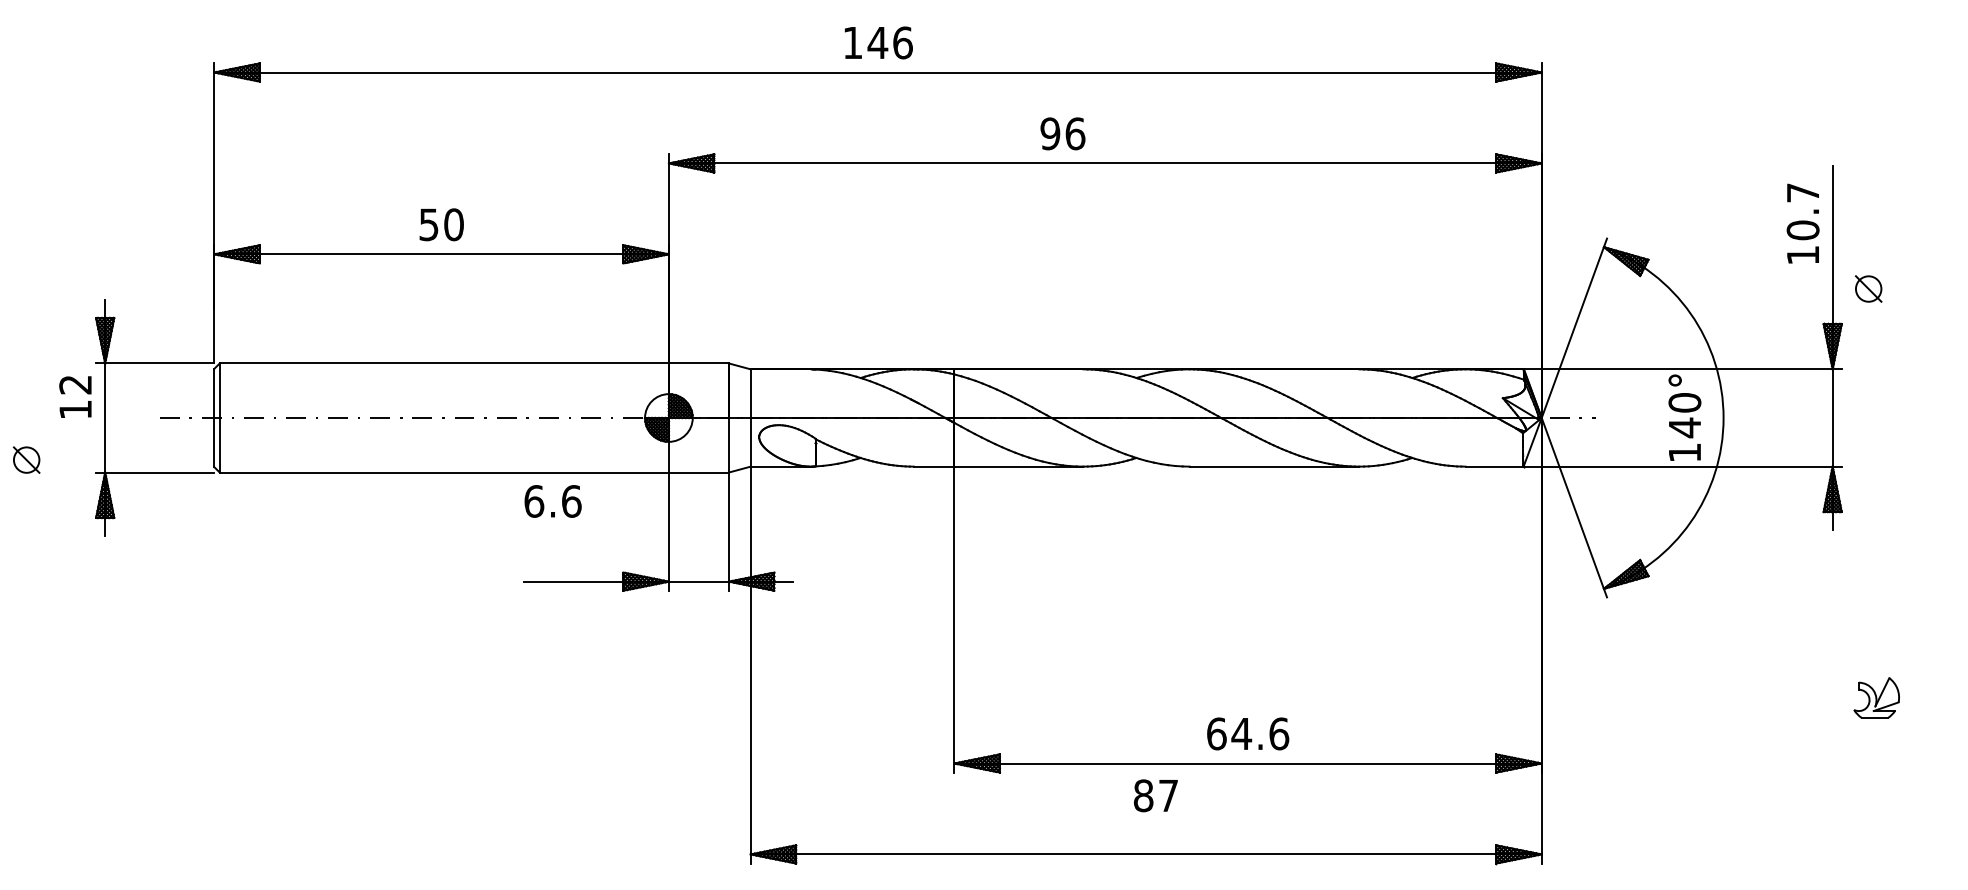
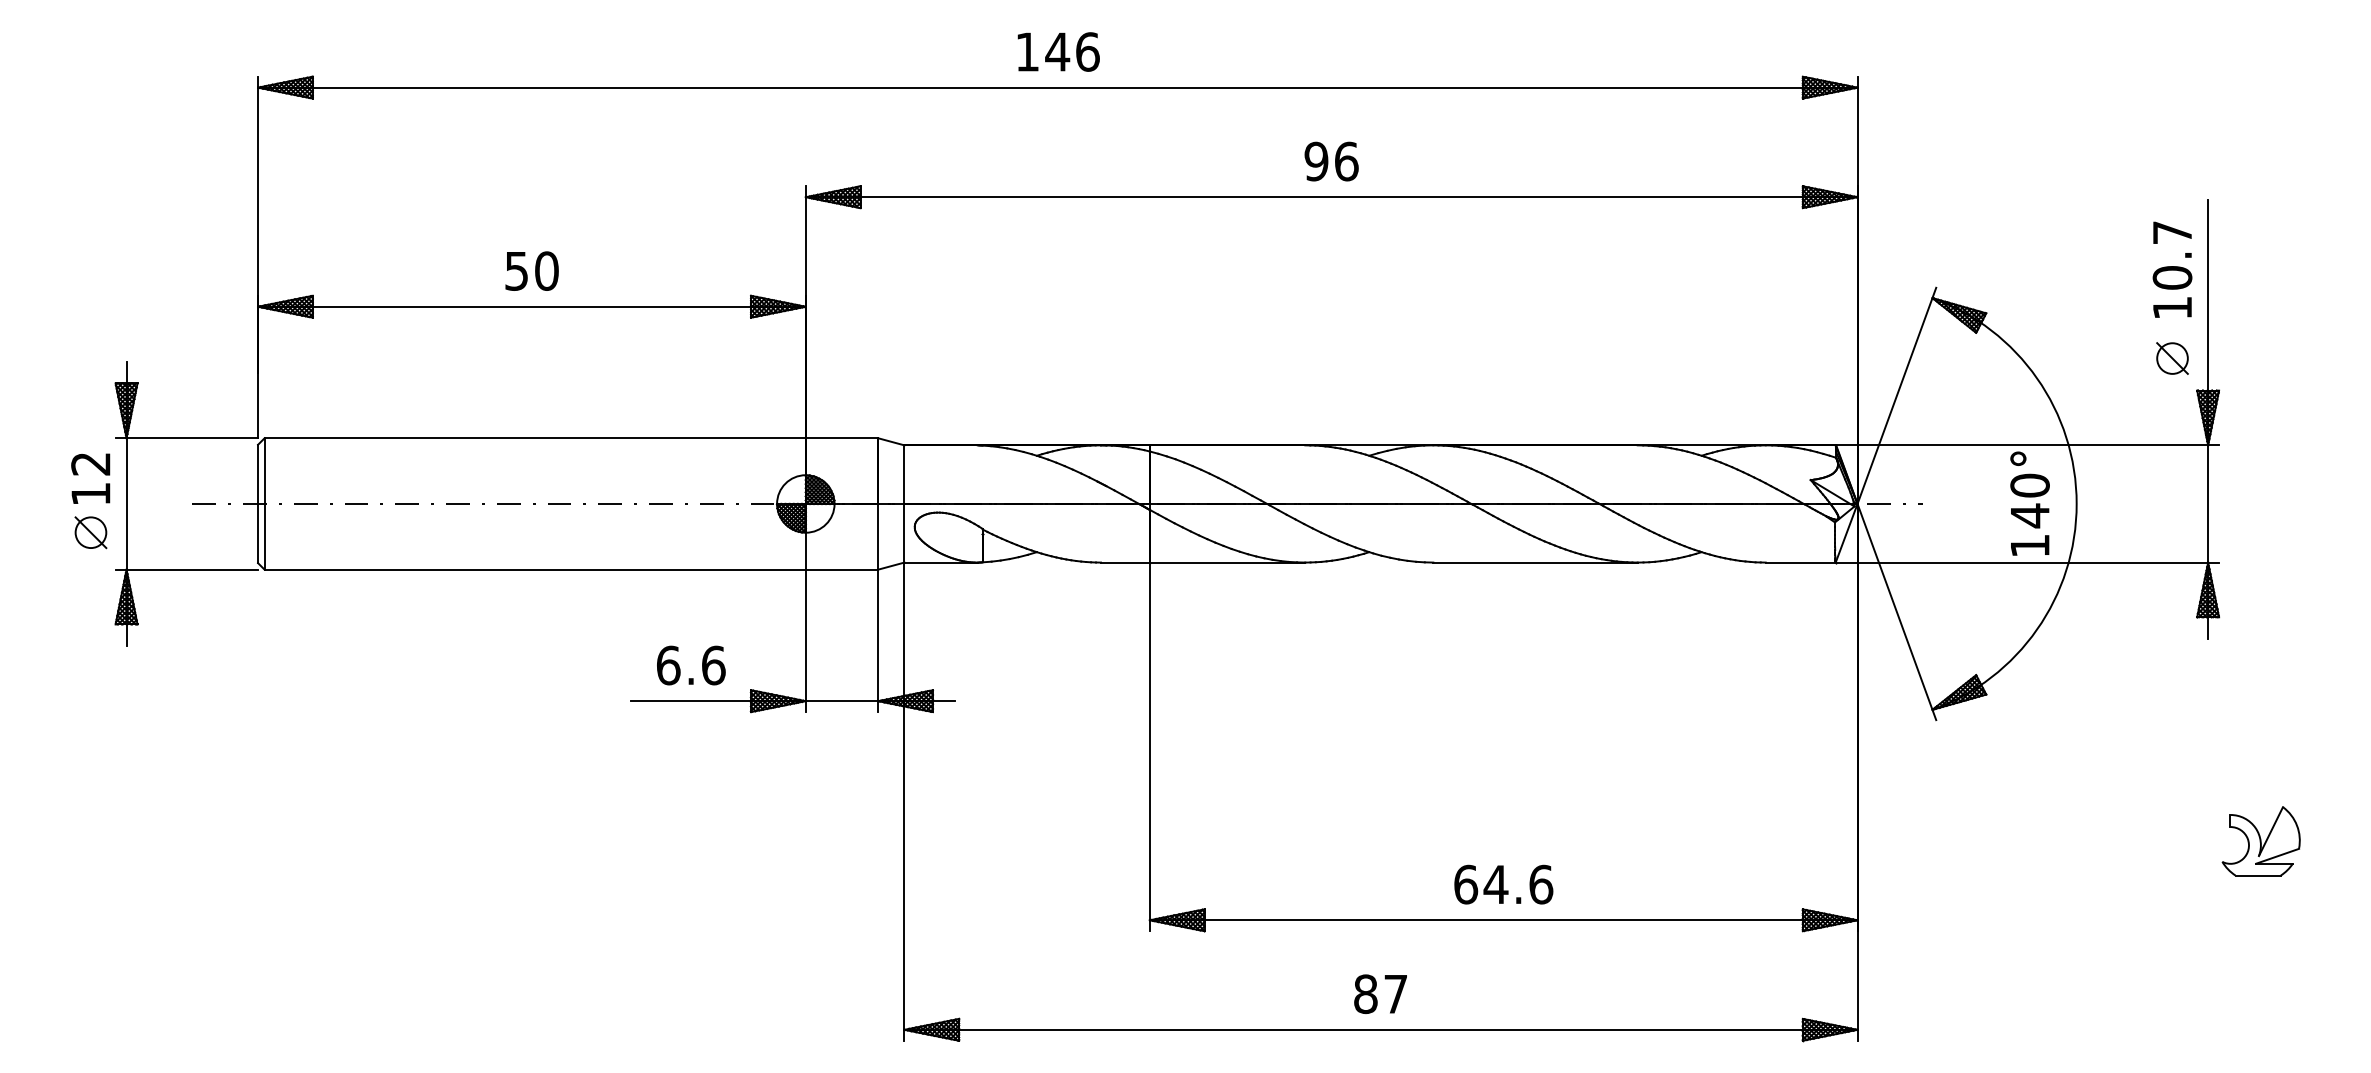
text: (1062, 133) -> (1331, 161), moved
part: (1868, 288) -> (2172, 358), moved
part: (26, 459) -> (90, 532), moved
text: (553, 501) -> (691, 665), moved
part: (1876, 698) -> (2260, 841), size x1.43
text: (1155, 795) -> (1380, 993), moved

